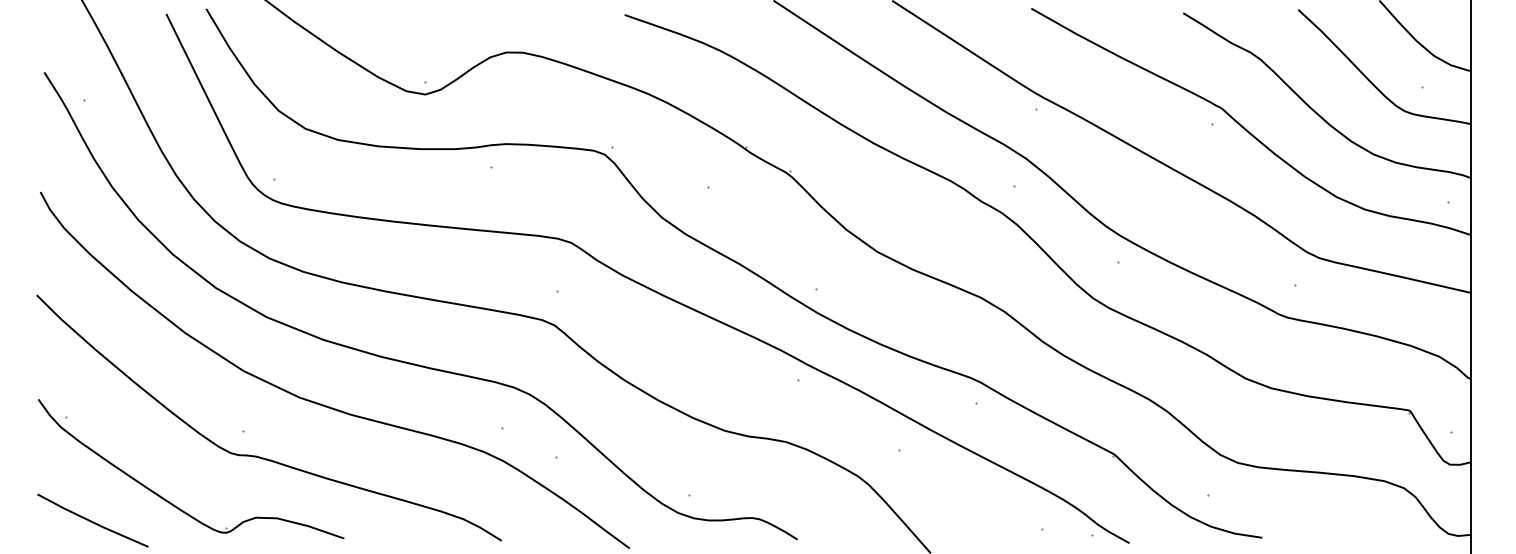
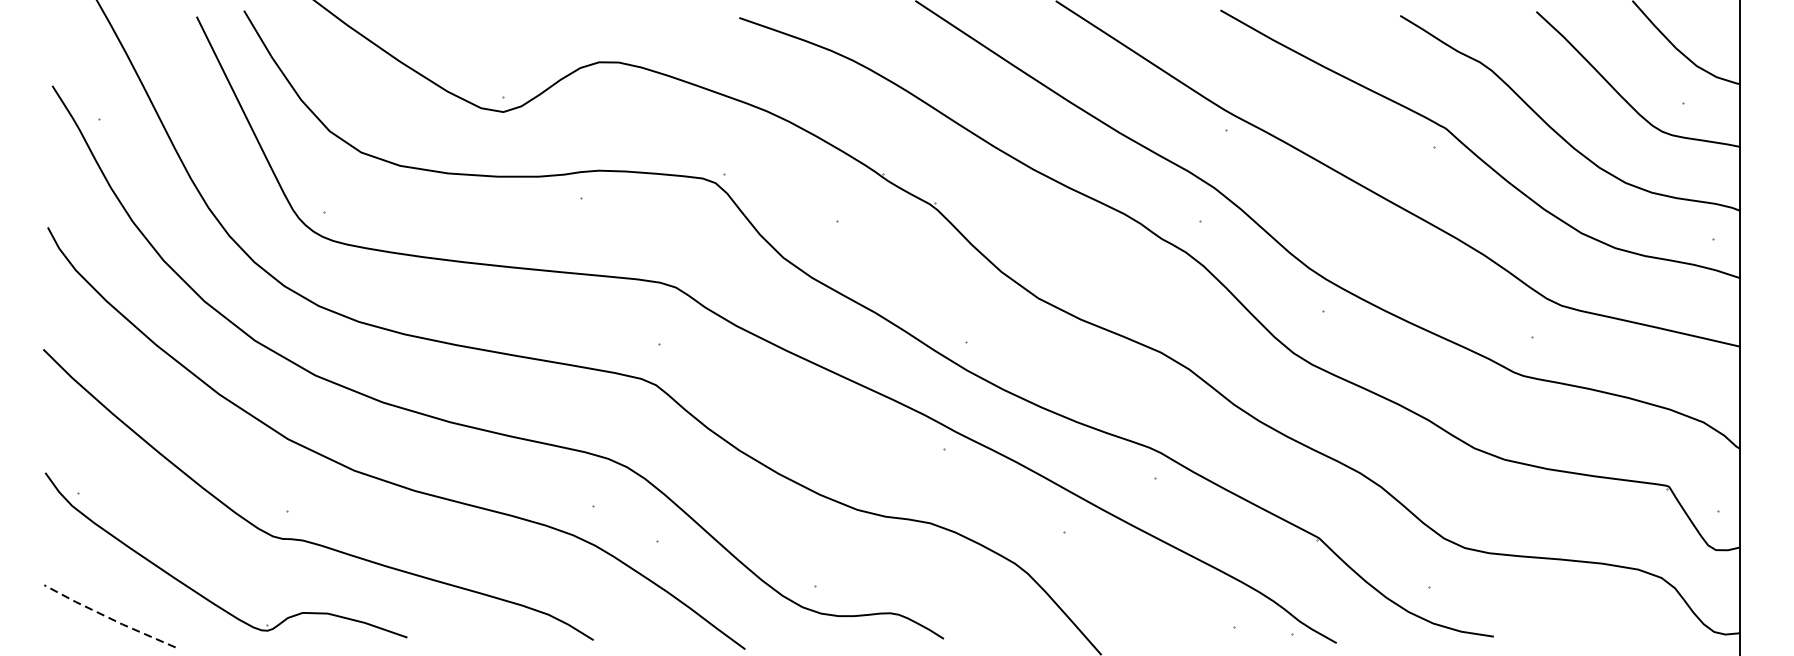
line: (91, 521) -> (108, 617), solid -> dashed

